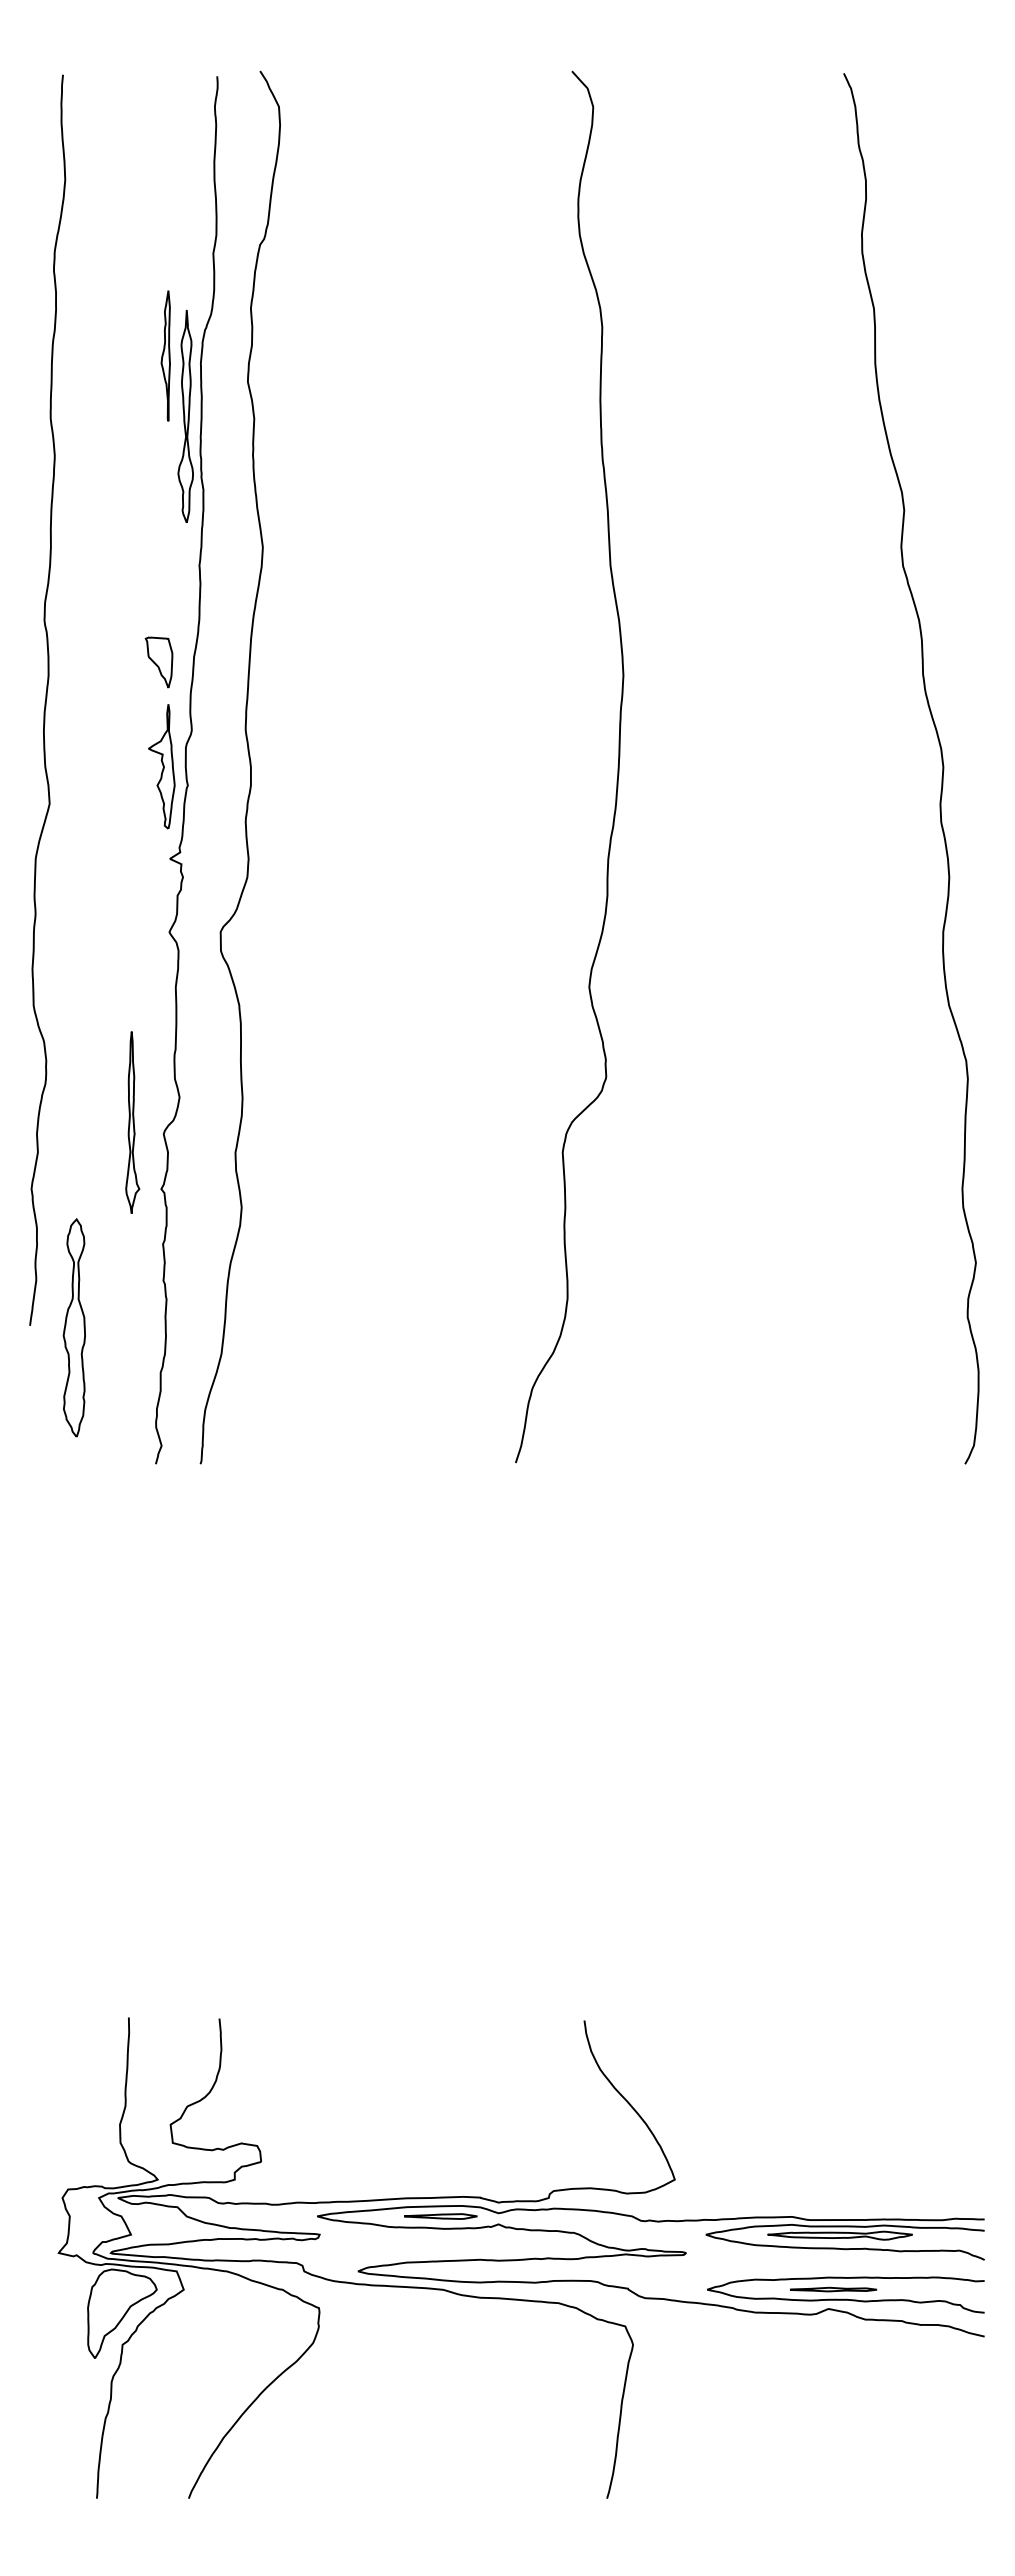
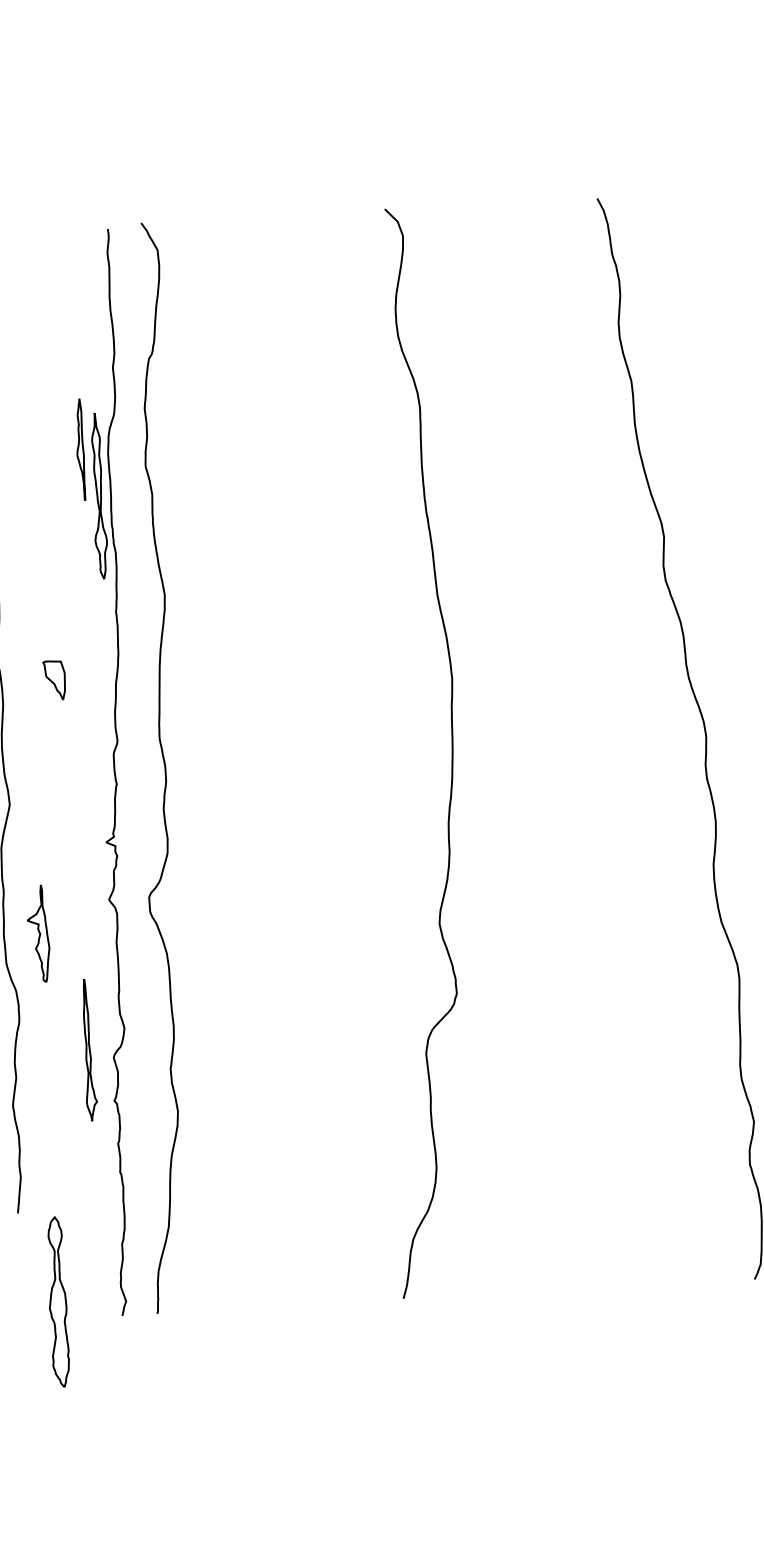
part: (158, 662) -> (54, 680), moved
part: (161, 766) -> (38, 933), moved
part: (73, 1327) -> (57, 1301), moved

